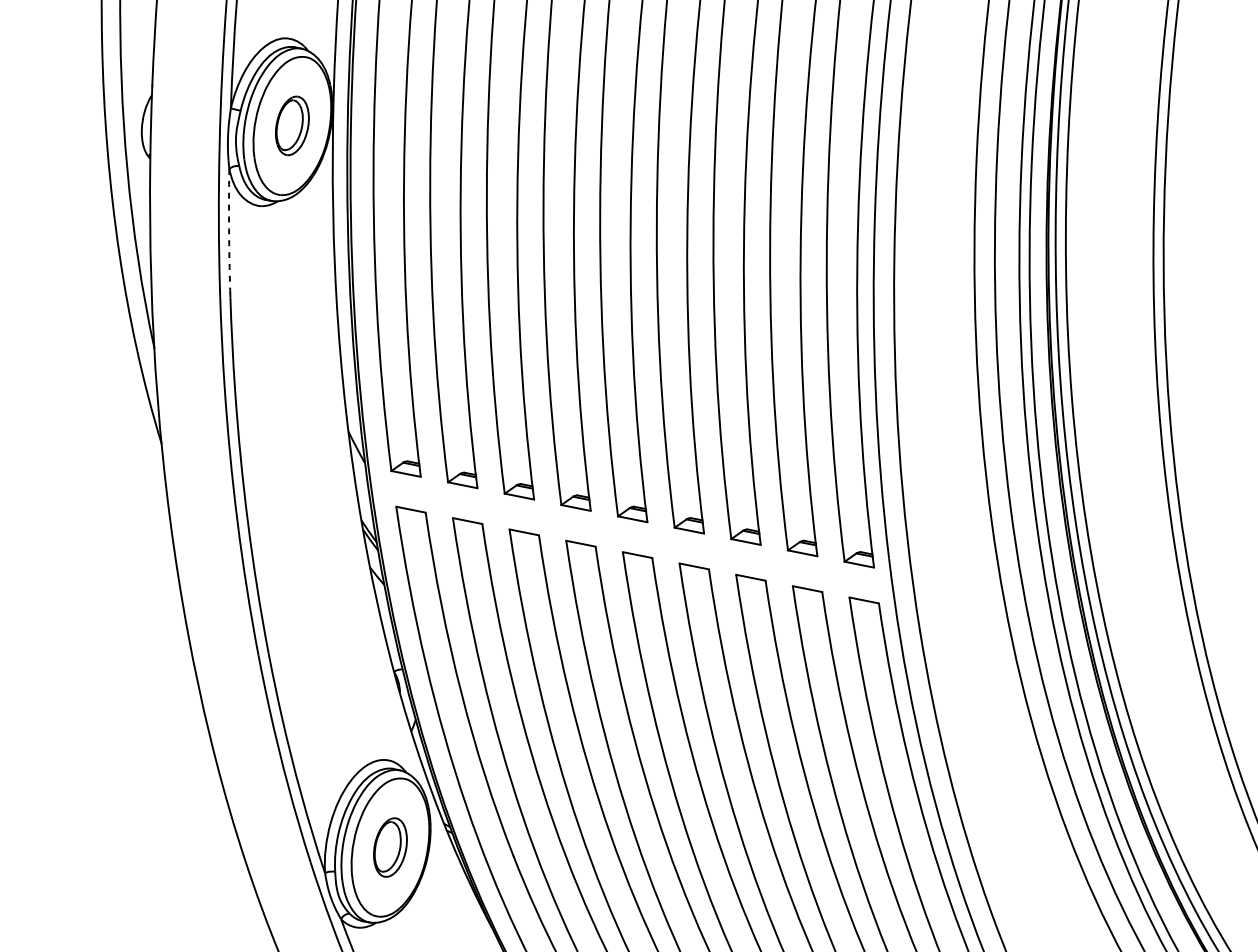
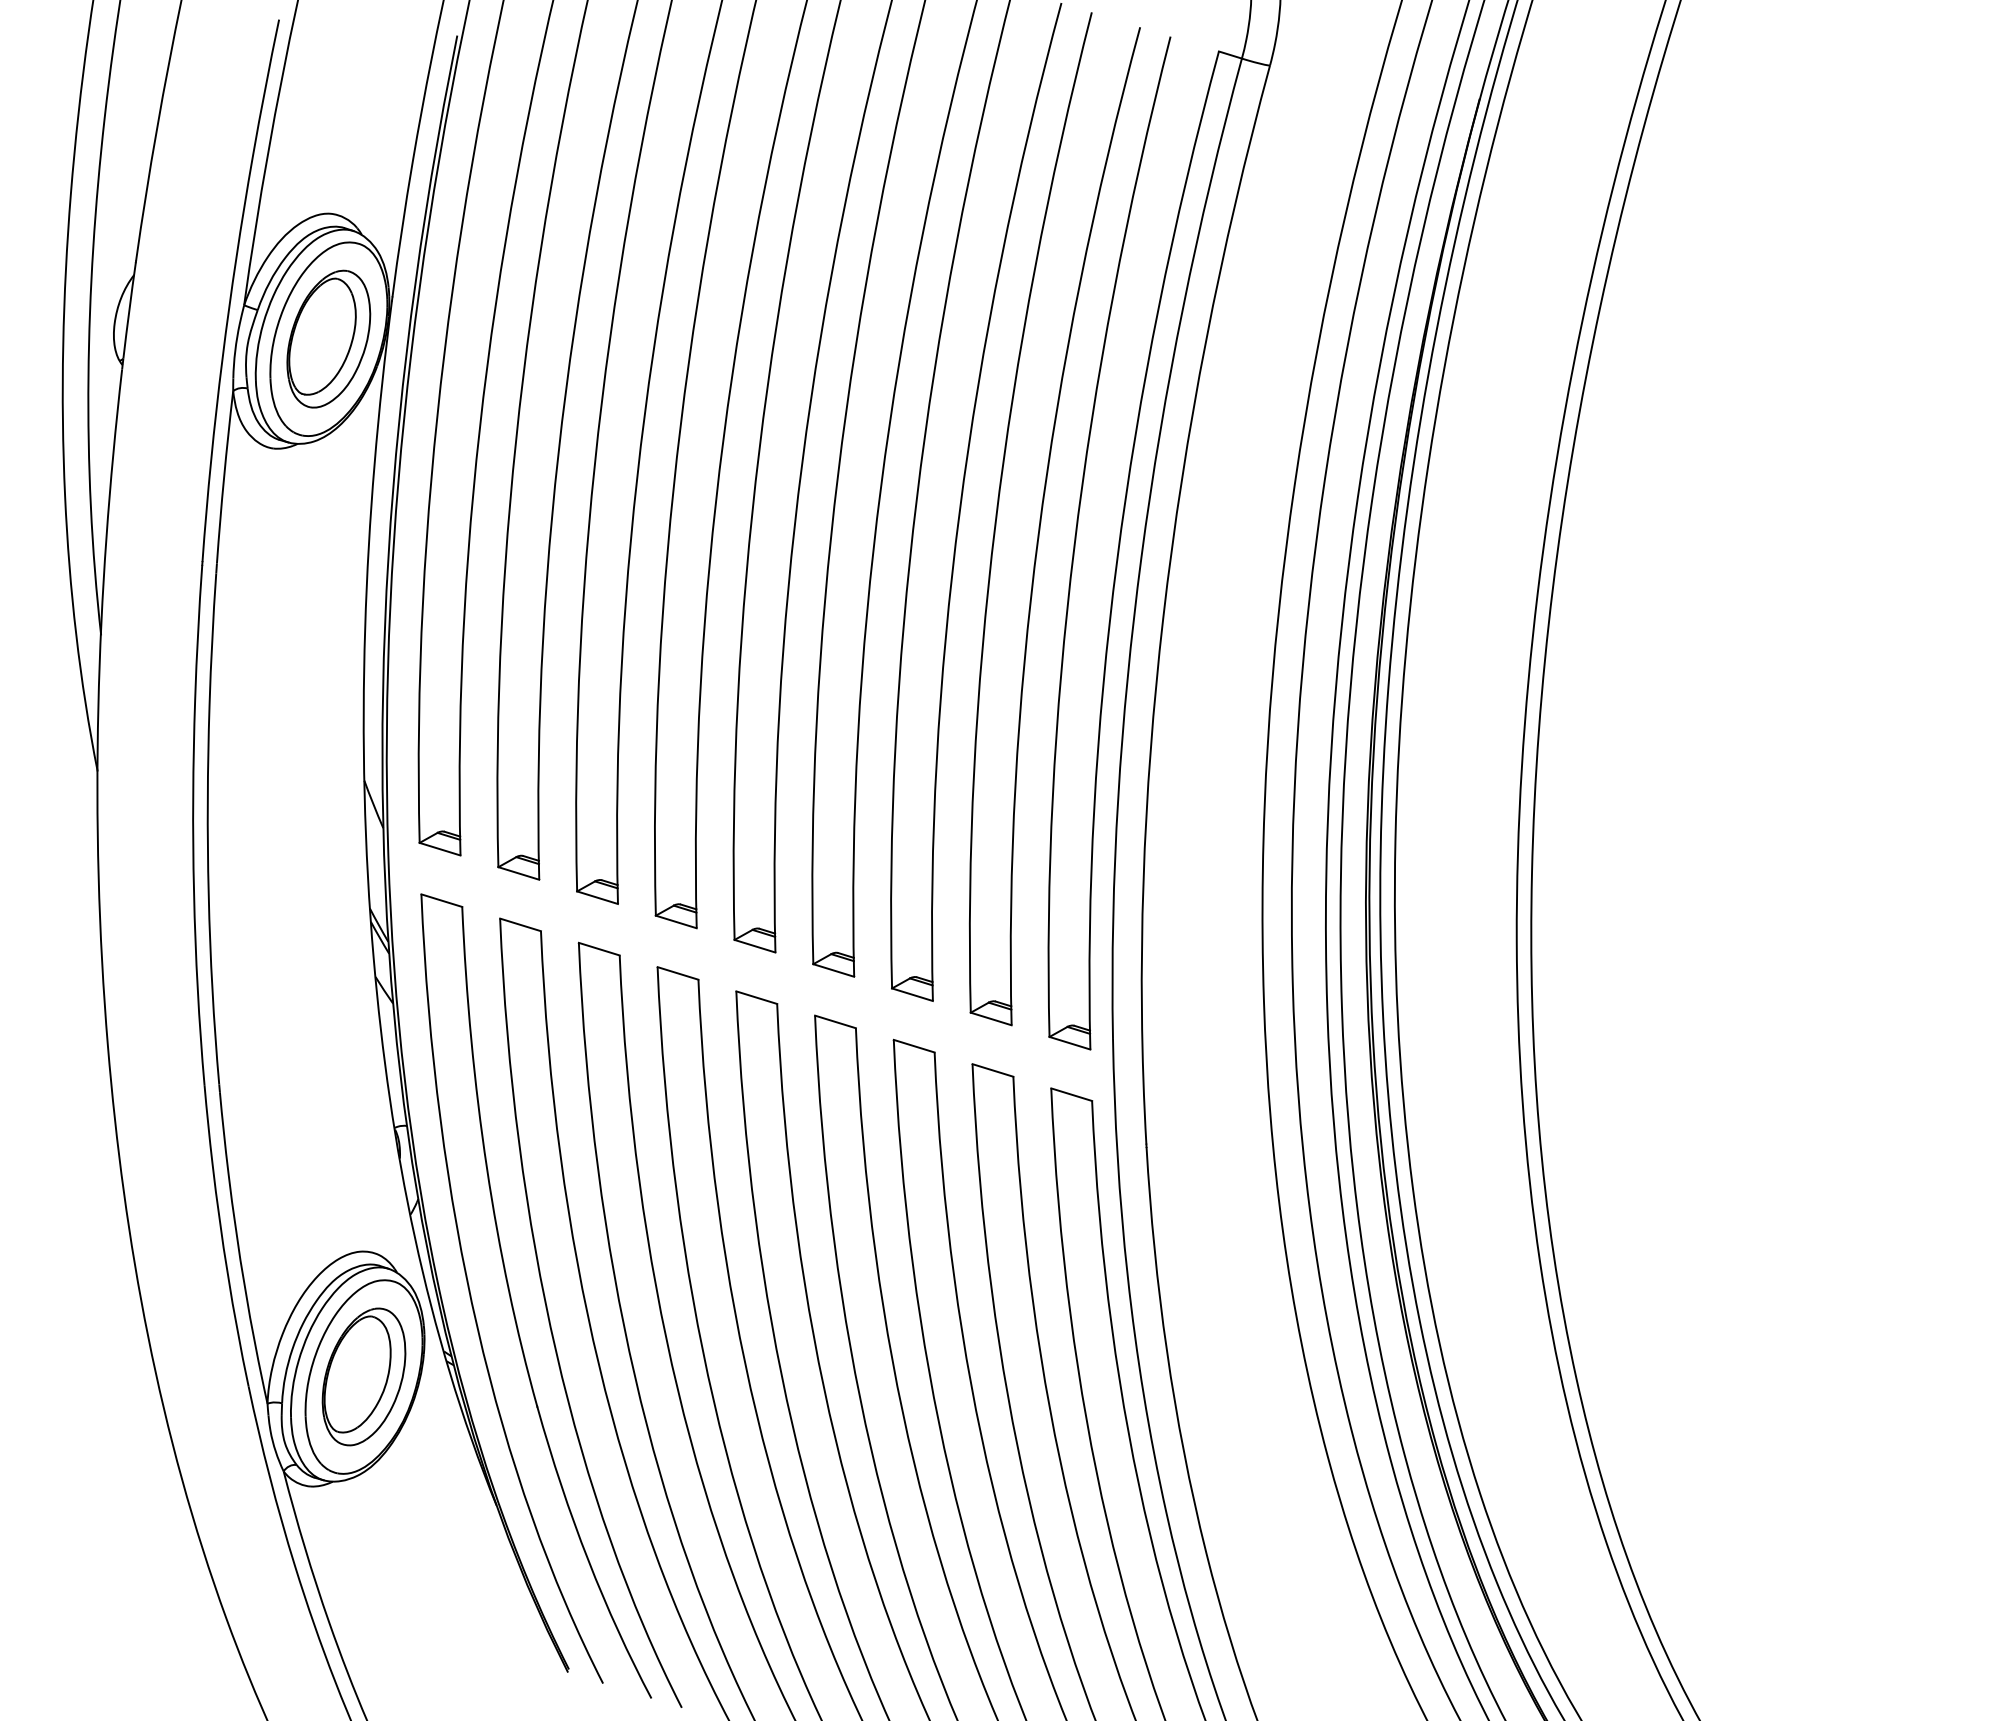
part: (292, 125) -> (328, 338), size x1.67
arc: (229, 229) -> (224, 477), dashed -> solid
part: (390, 847) -> (363, 1376), size x1.67

